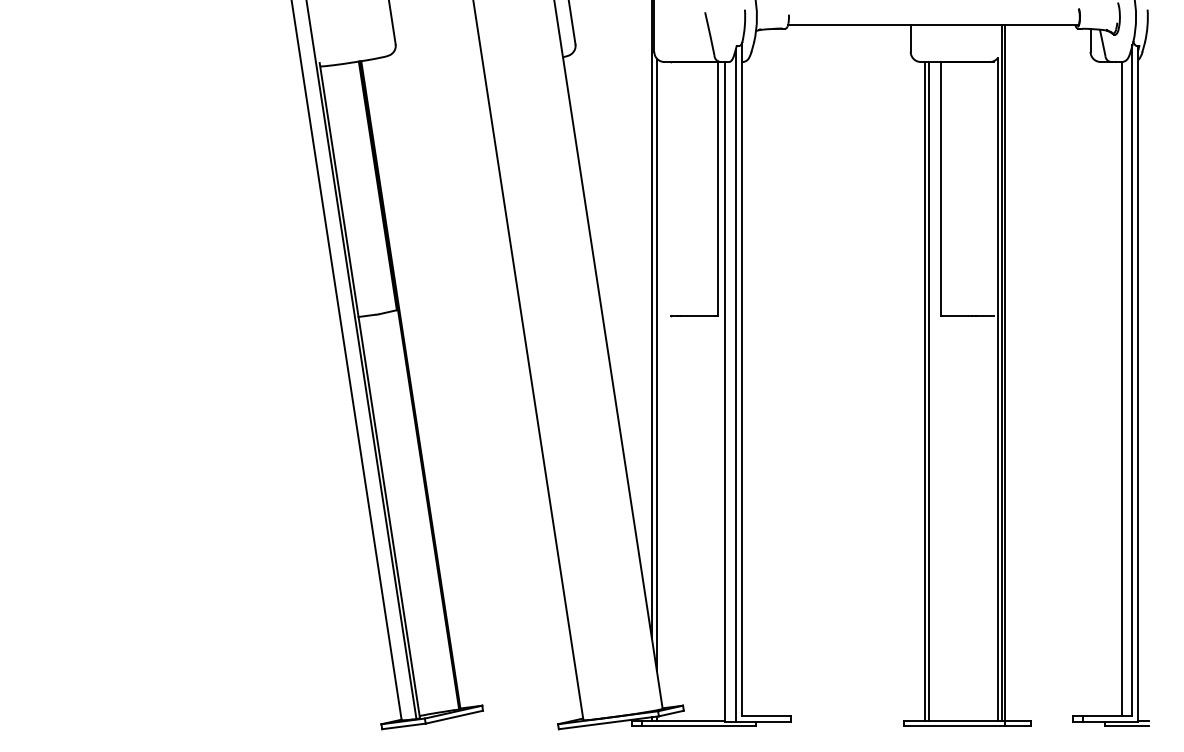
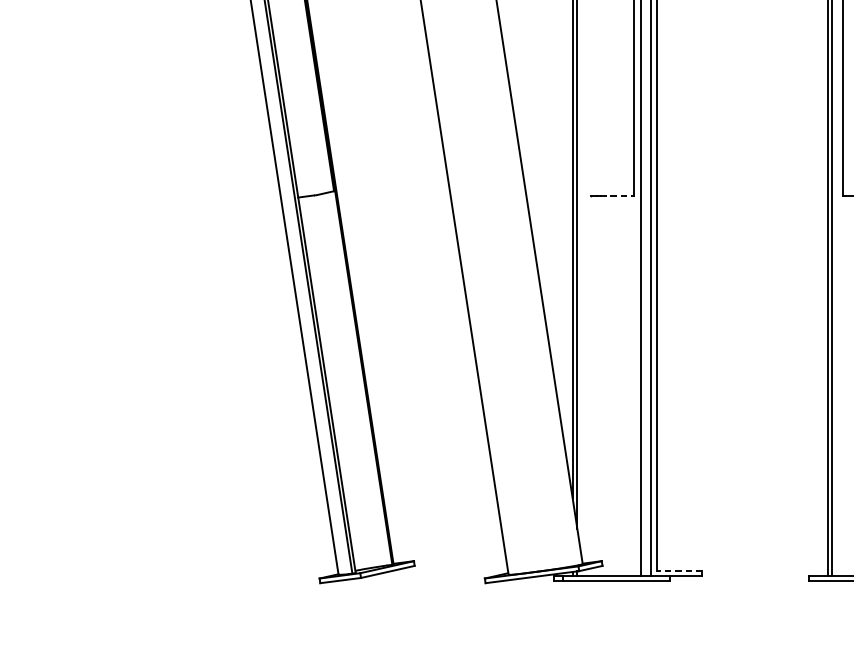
line: (698, 315) -> (616, 196), solid -> dashed
line: (765, 715) -> (678, 570), solid -> dashed

